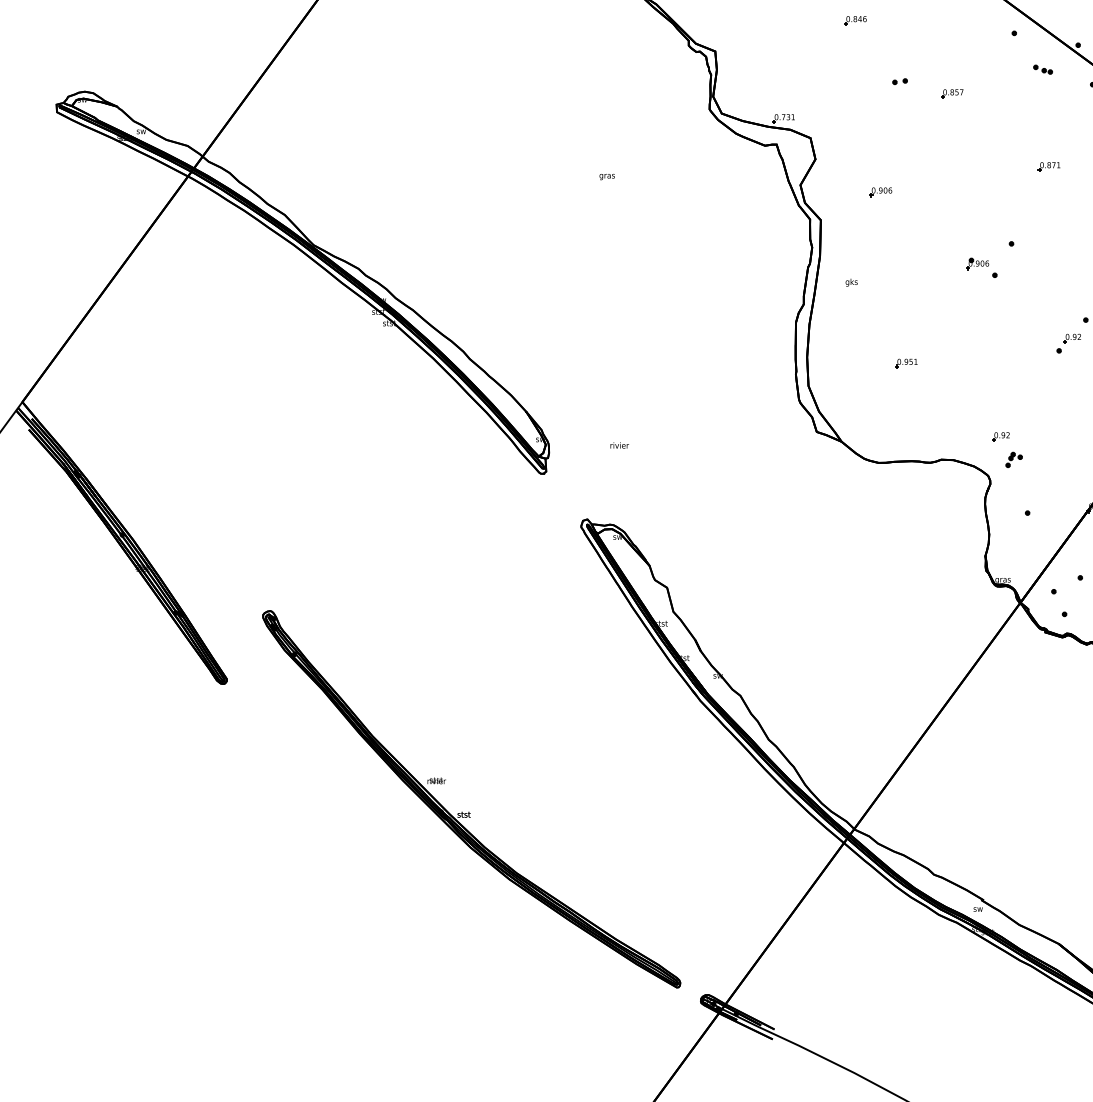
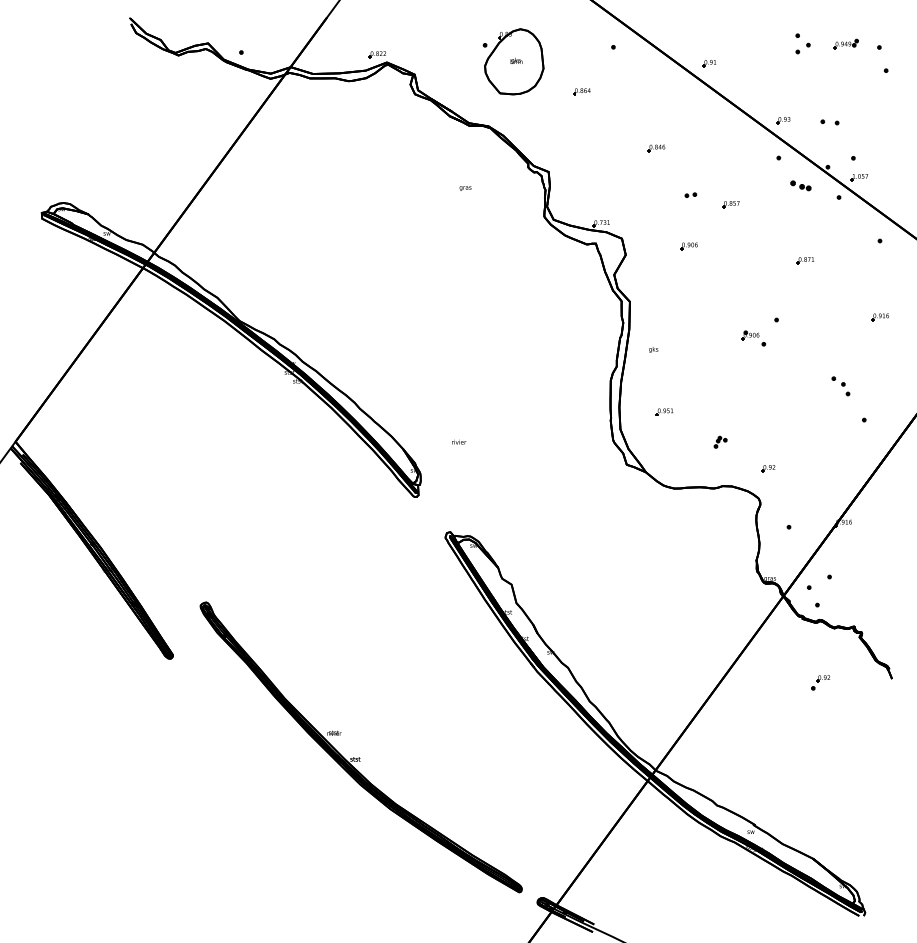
part: (1042, 70) -> (800, 186), size x1.4
text: (607, 176) -> (465, 188), moved
part: (880, 192) -> (688, 246), moved
part: (1068, 343) -> (820, 682), moved
part: (906, 362) -> (664, 411), moved
text: (620, 444) -> (459, 441), moved
part: (1013, 458) -> (720, 441), moved

